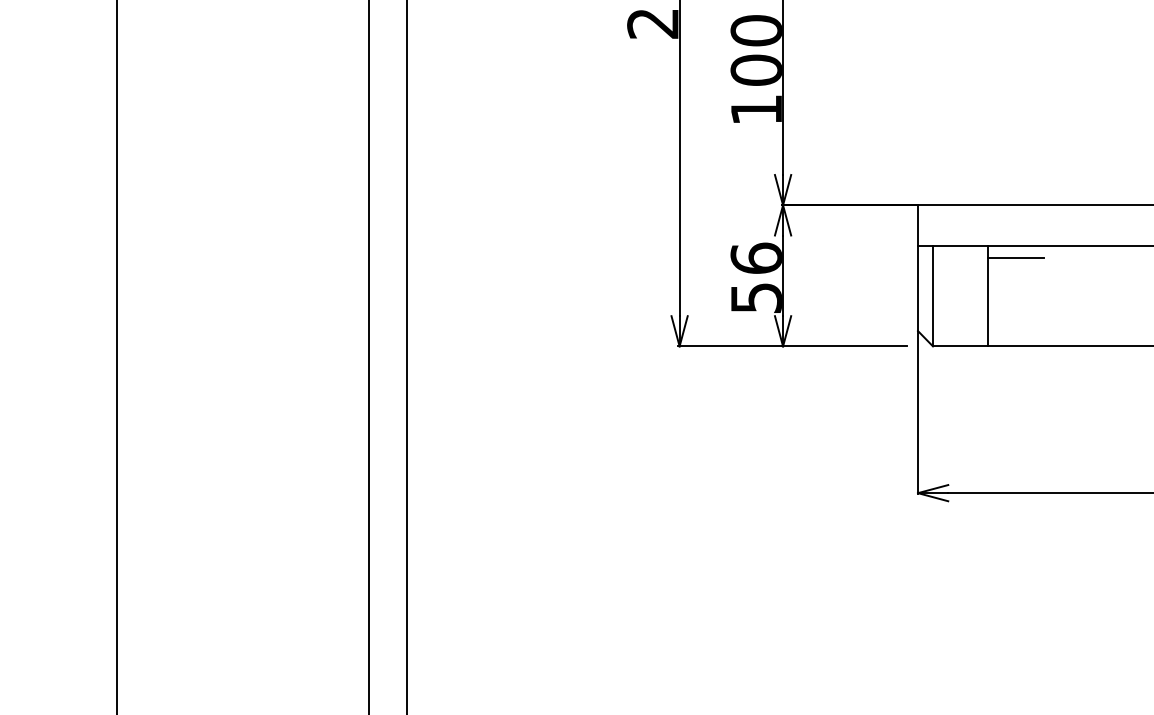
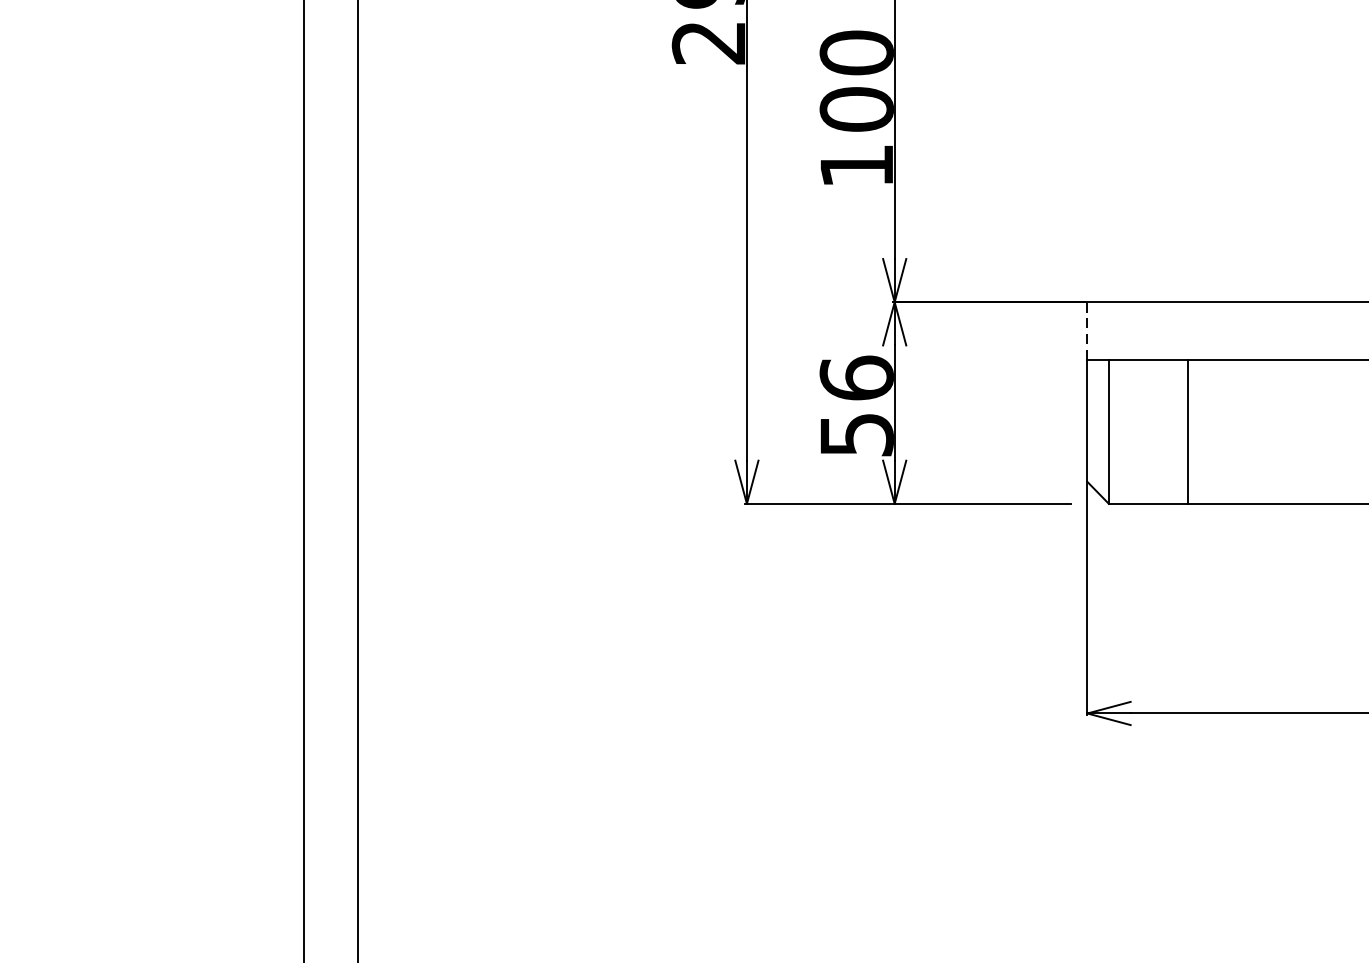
line: (918, 224) -> (1088, 329), solid -> dashed
line: (1015, 258) -> (1226, 378), removed

